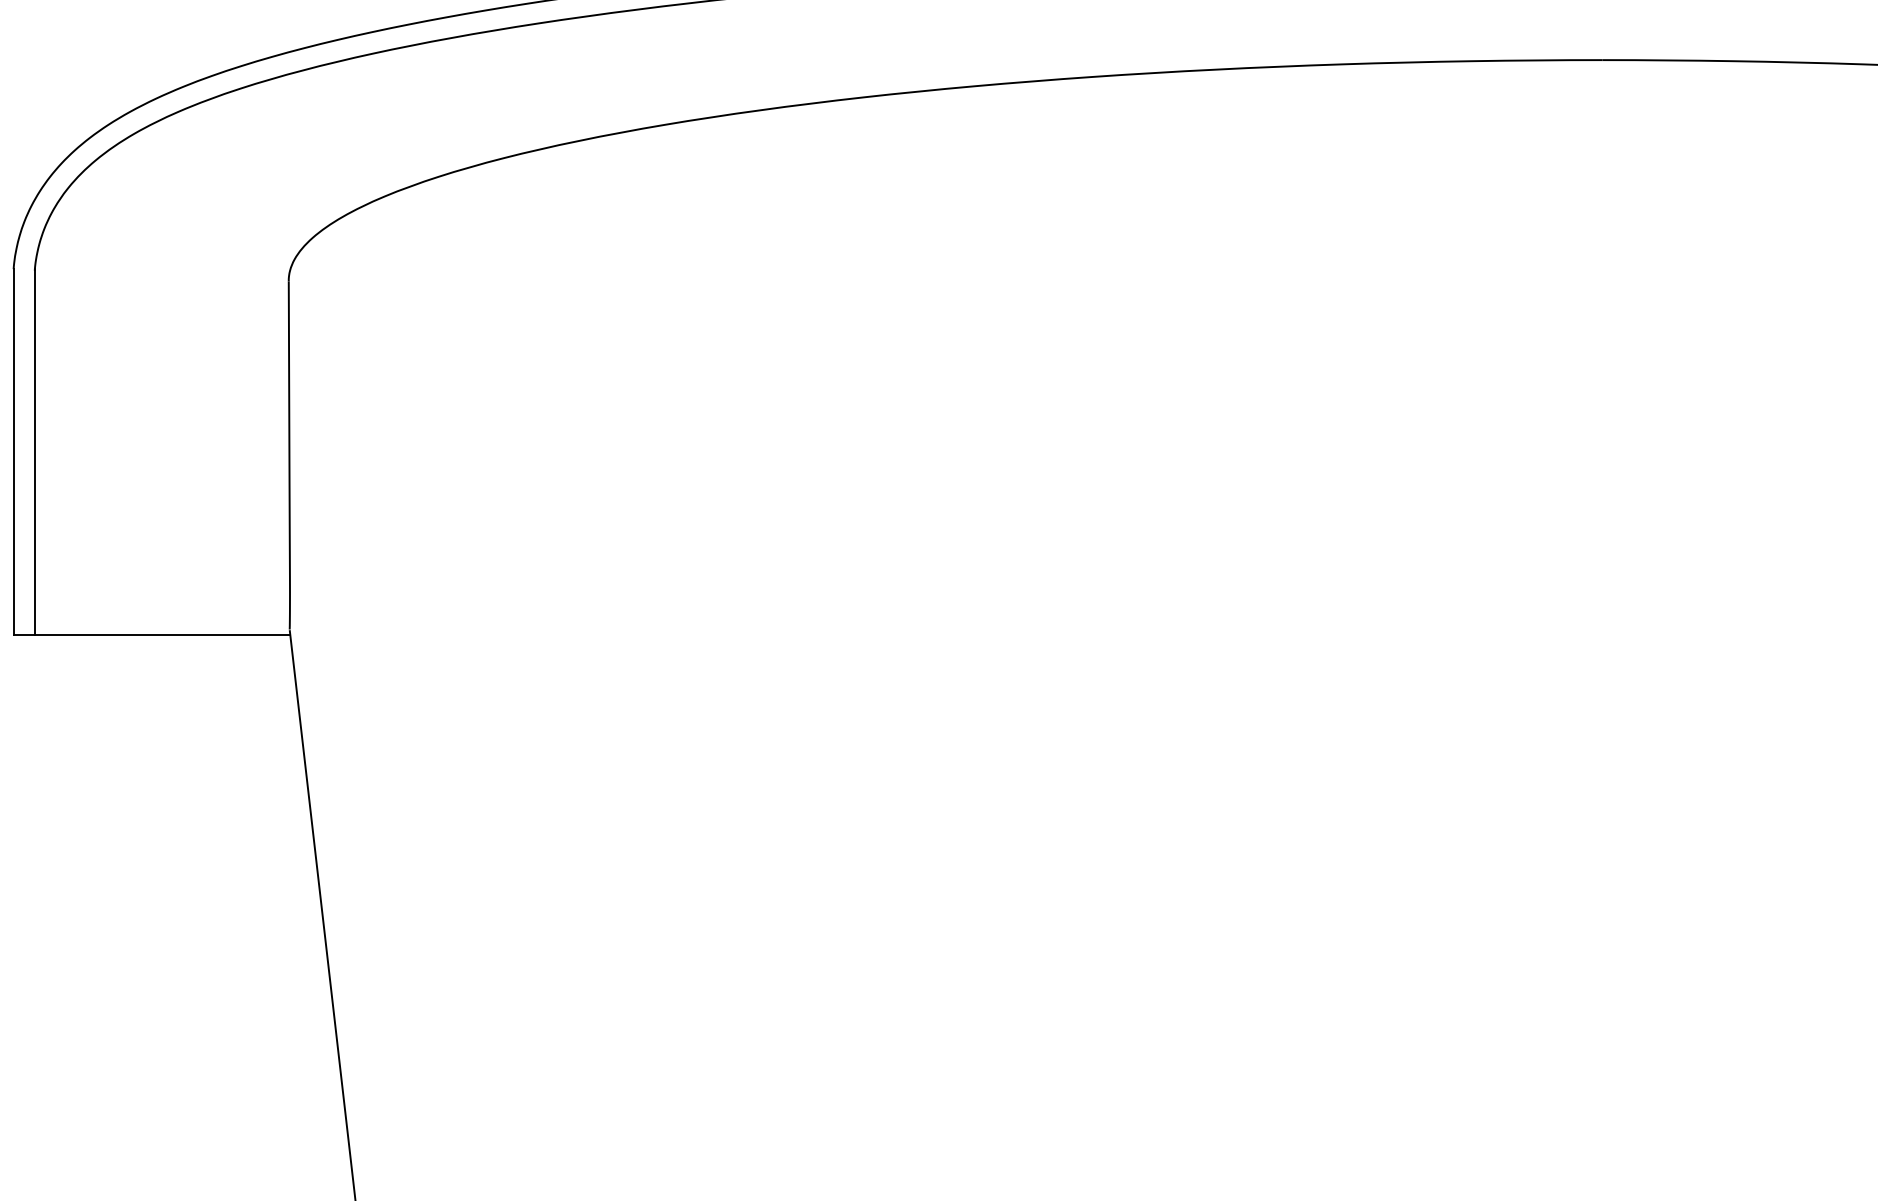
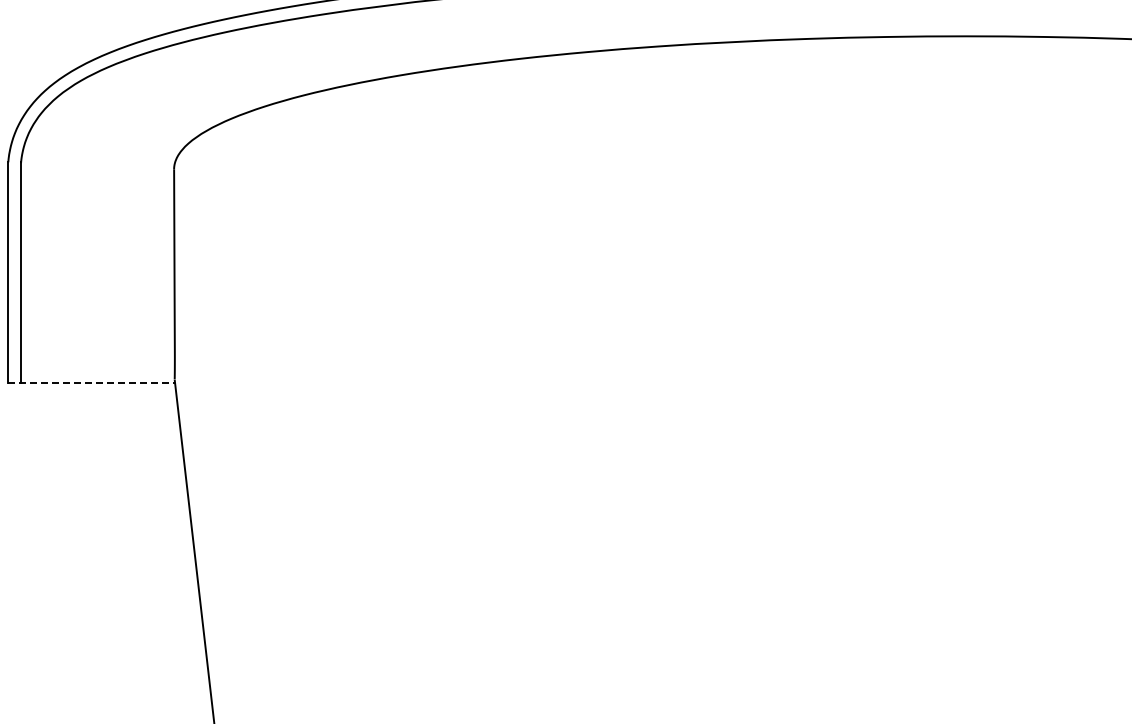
line: (153, 634) -> (92, 382), solid -> dashed

